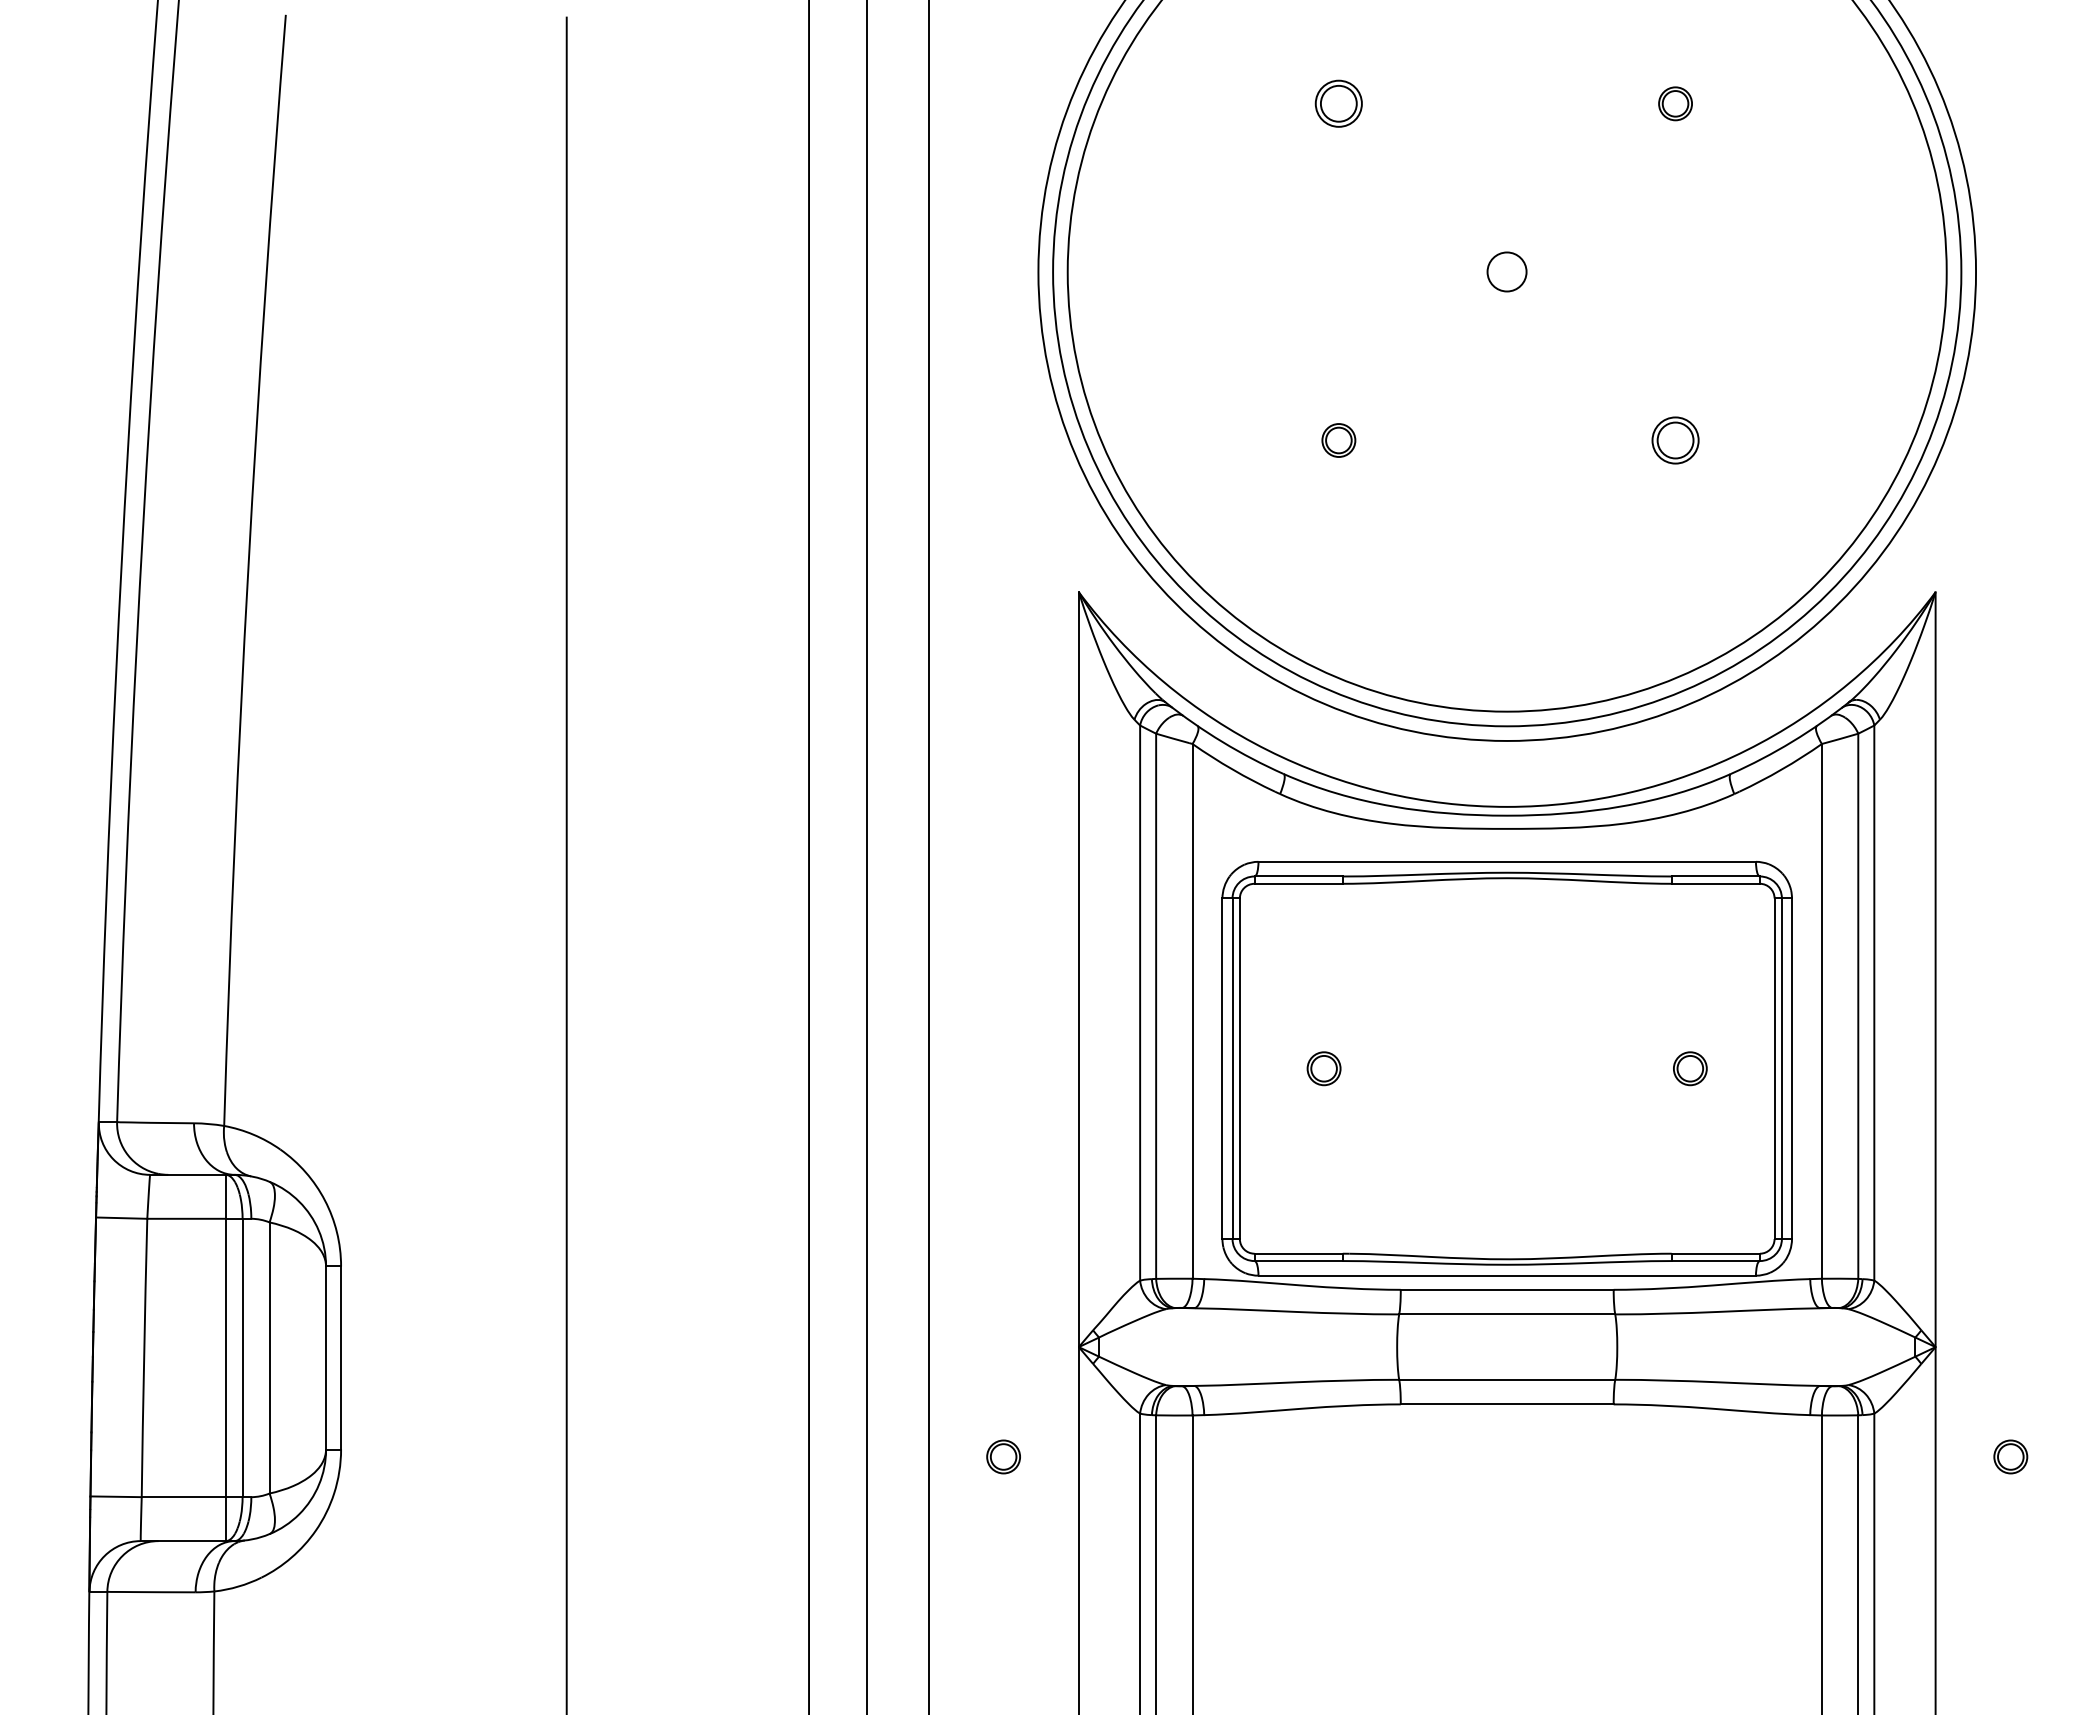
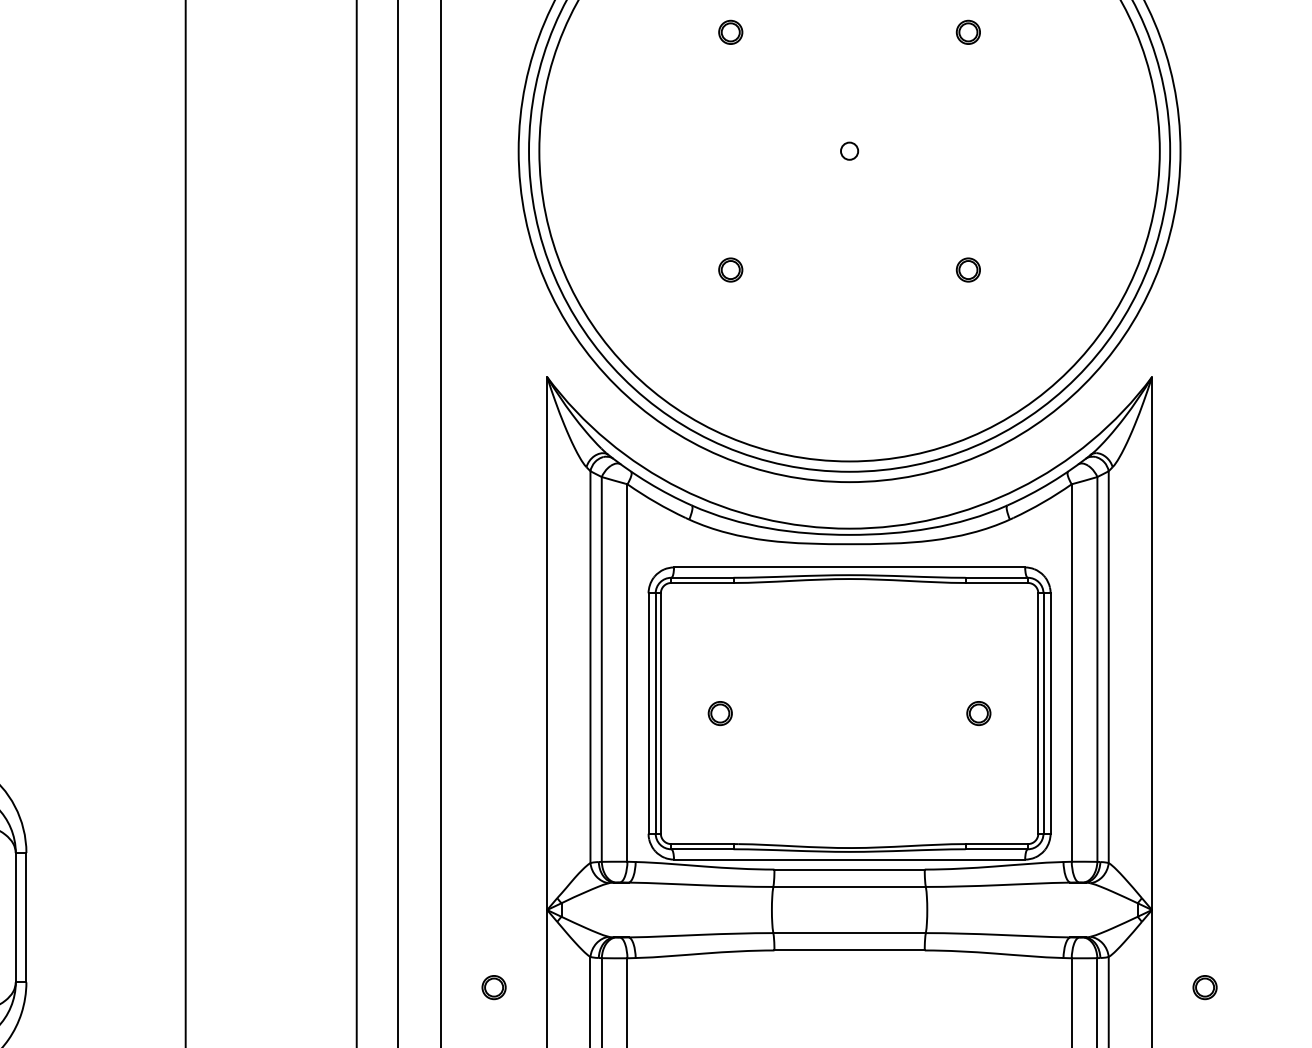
part: (1338, 103) -> (730, 32), size x0.71
circle: (1507, 272) -> (849, 151), size x0.62
part: (1675, 440) -> (968, 270), size x0.71

